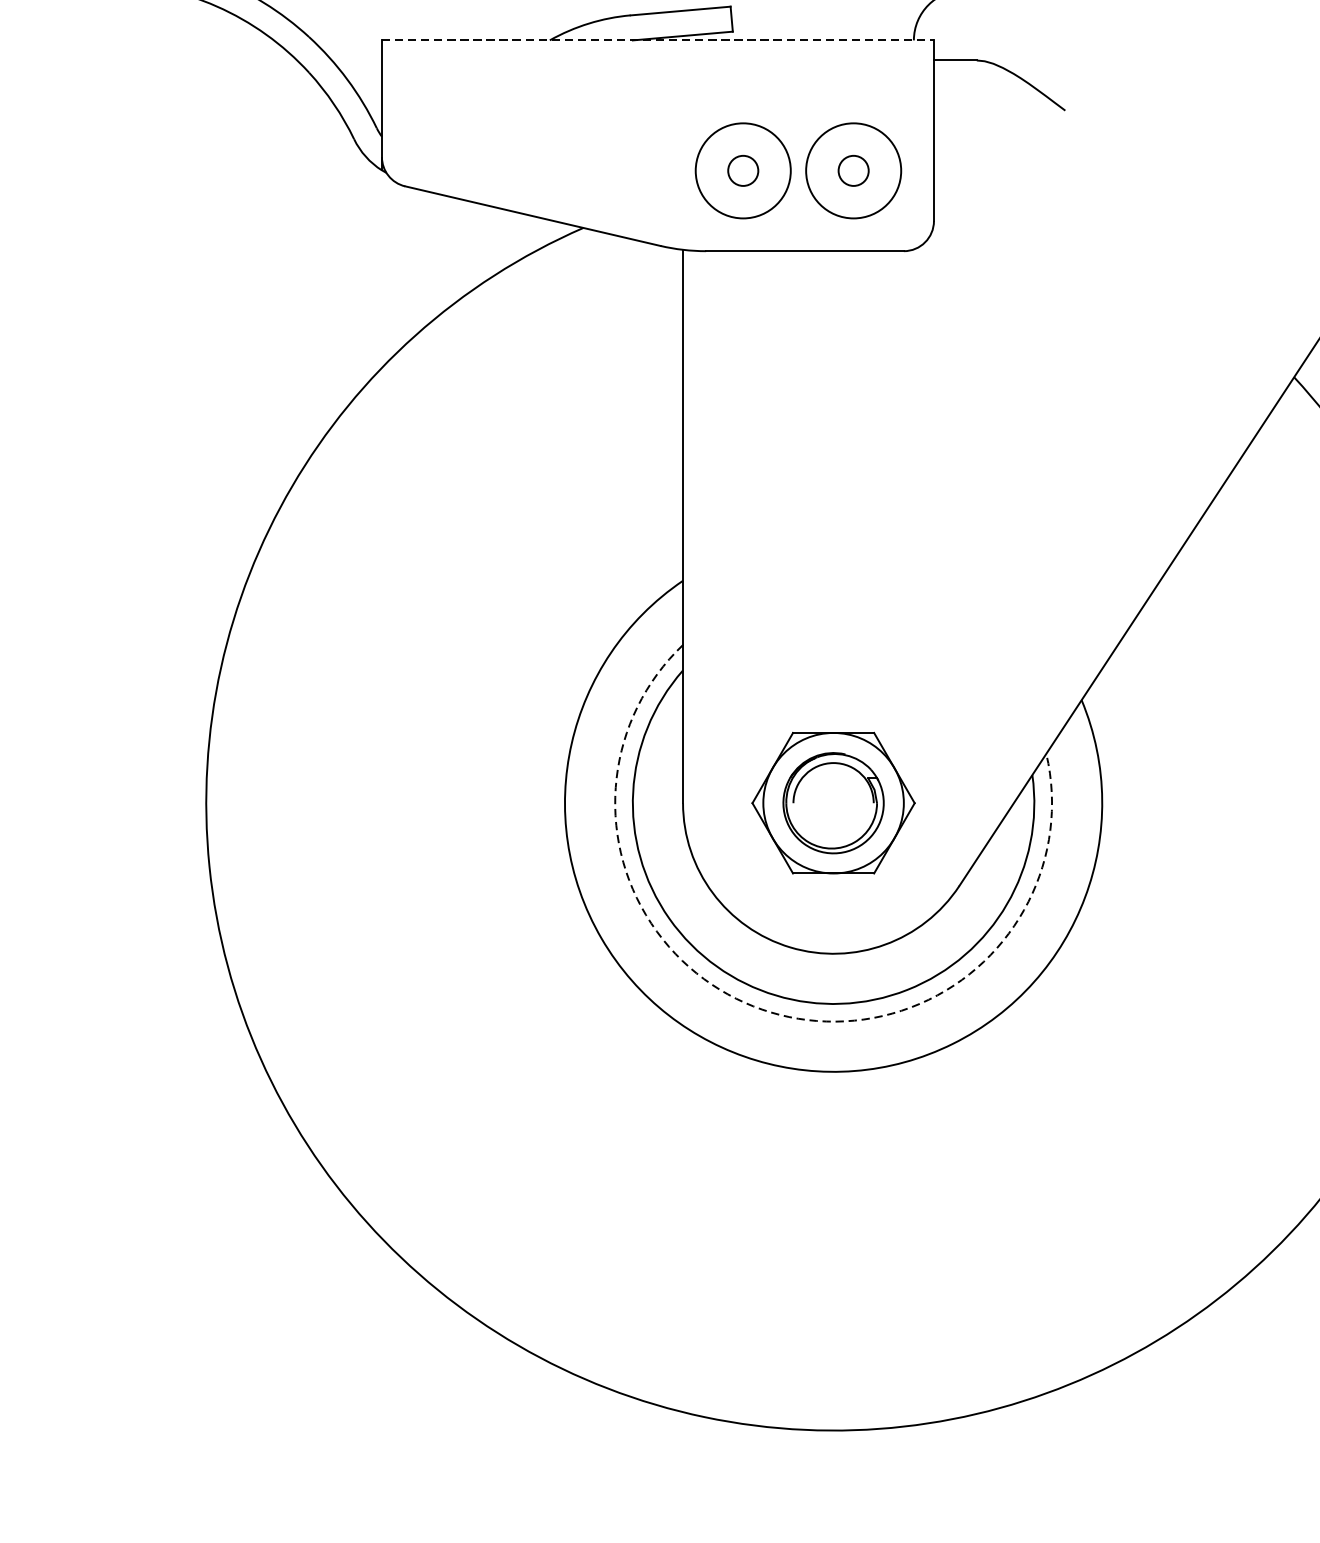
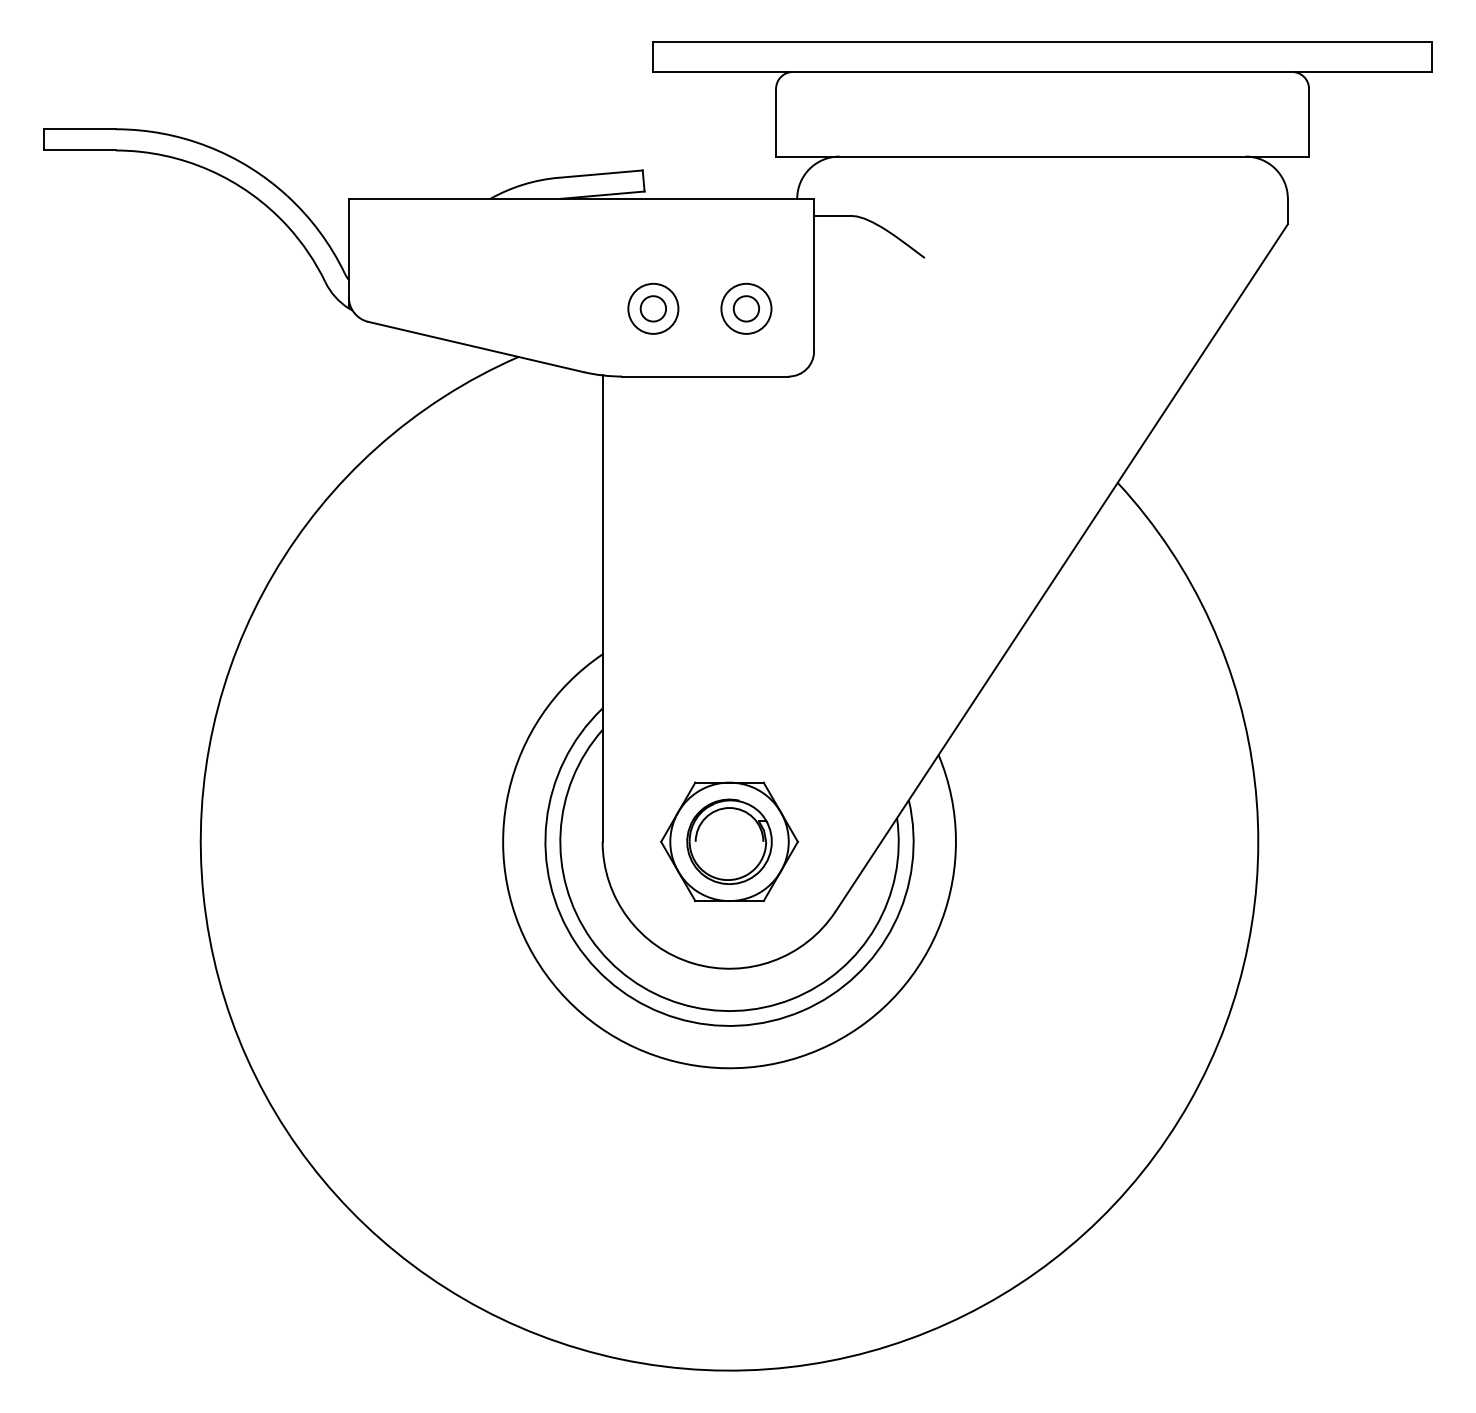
line: (657, 39) -> (581, 198), dashed -> solid
circle: (743, 170) -> (653, 308), size x0.62
circle: (853, 170) -> (746, 308), size x0.62
arc: (770, 1012) -> (676, 1018), dashed -> solid

